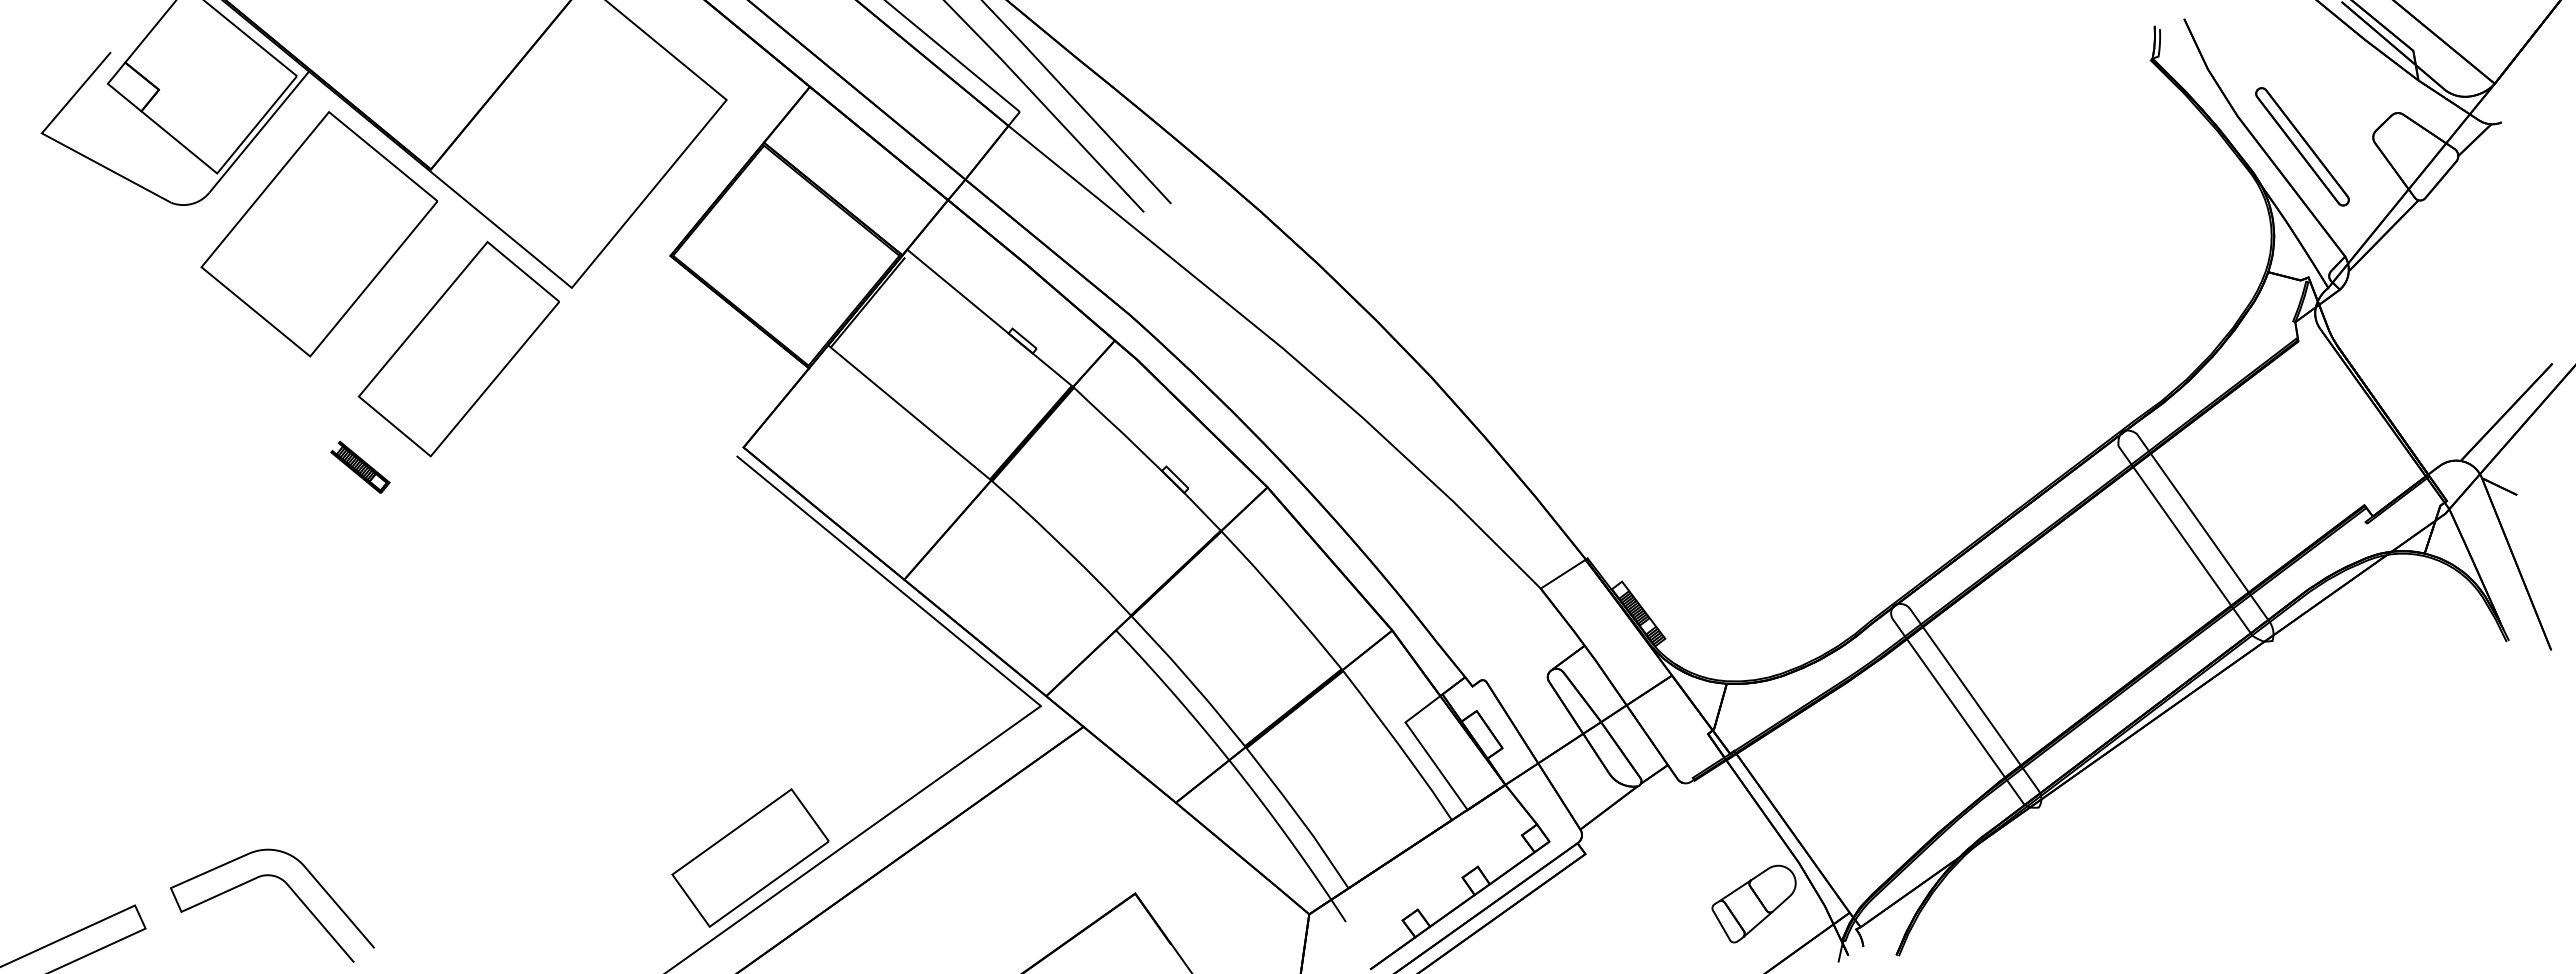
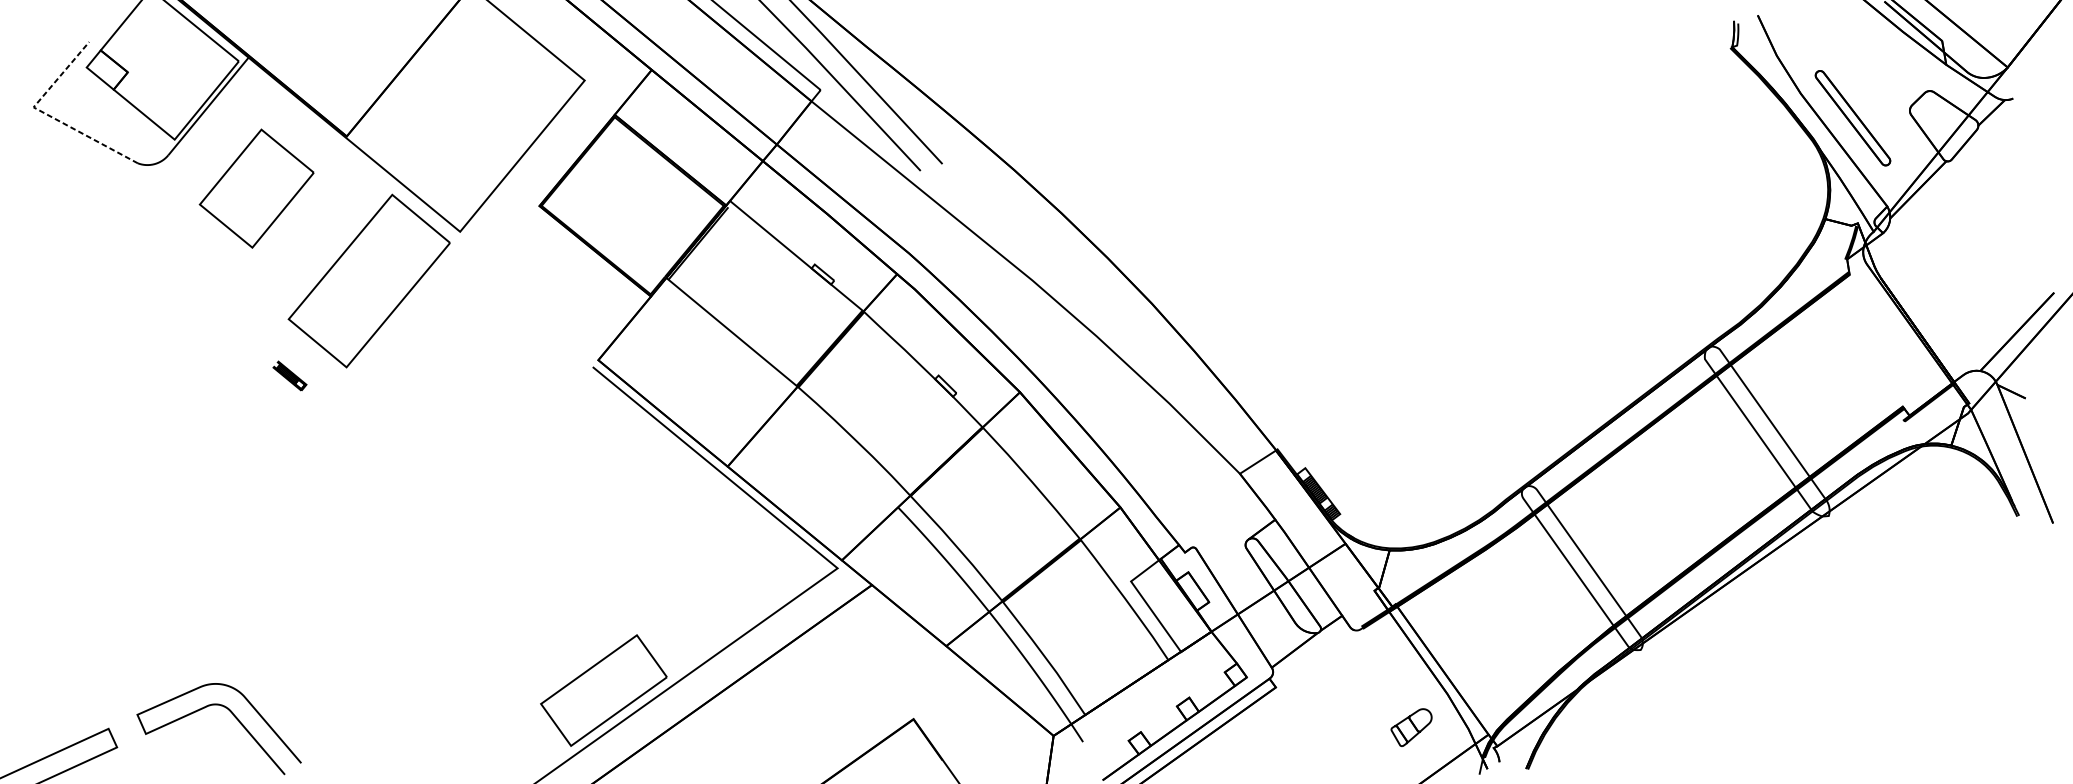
line: (59, 142) -> (47, 114), solid -> dashed
part: (318, 234) -> (256, 188), size x0.6
part: (360, 466) -> (290, 375), size x0.7
part: (1753, 903) -> (1411, 727), size x0.6

